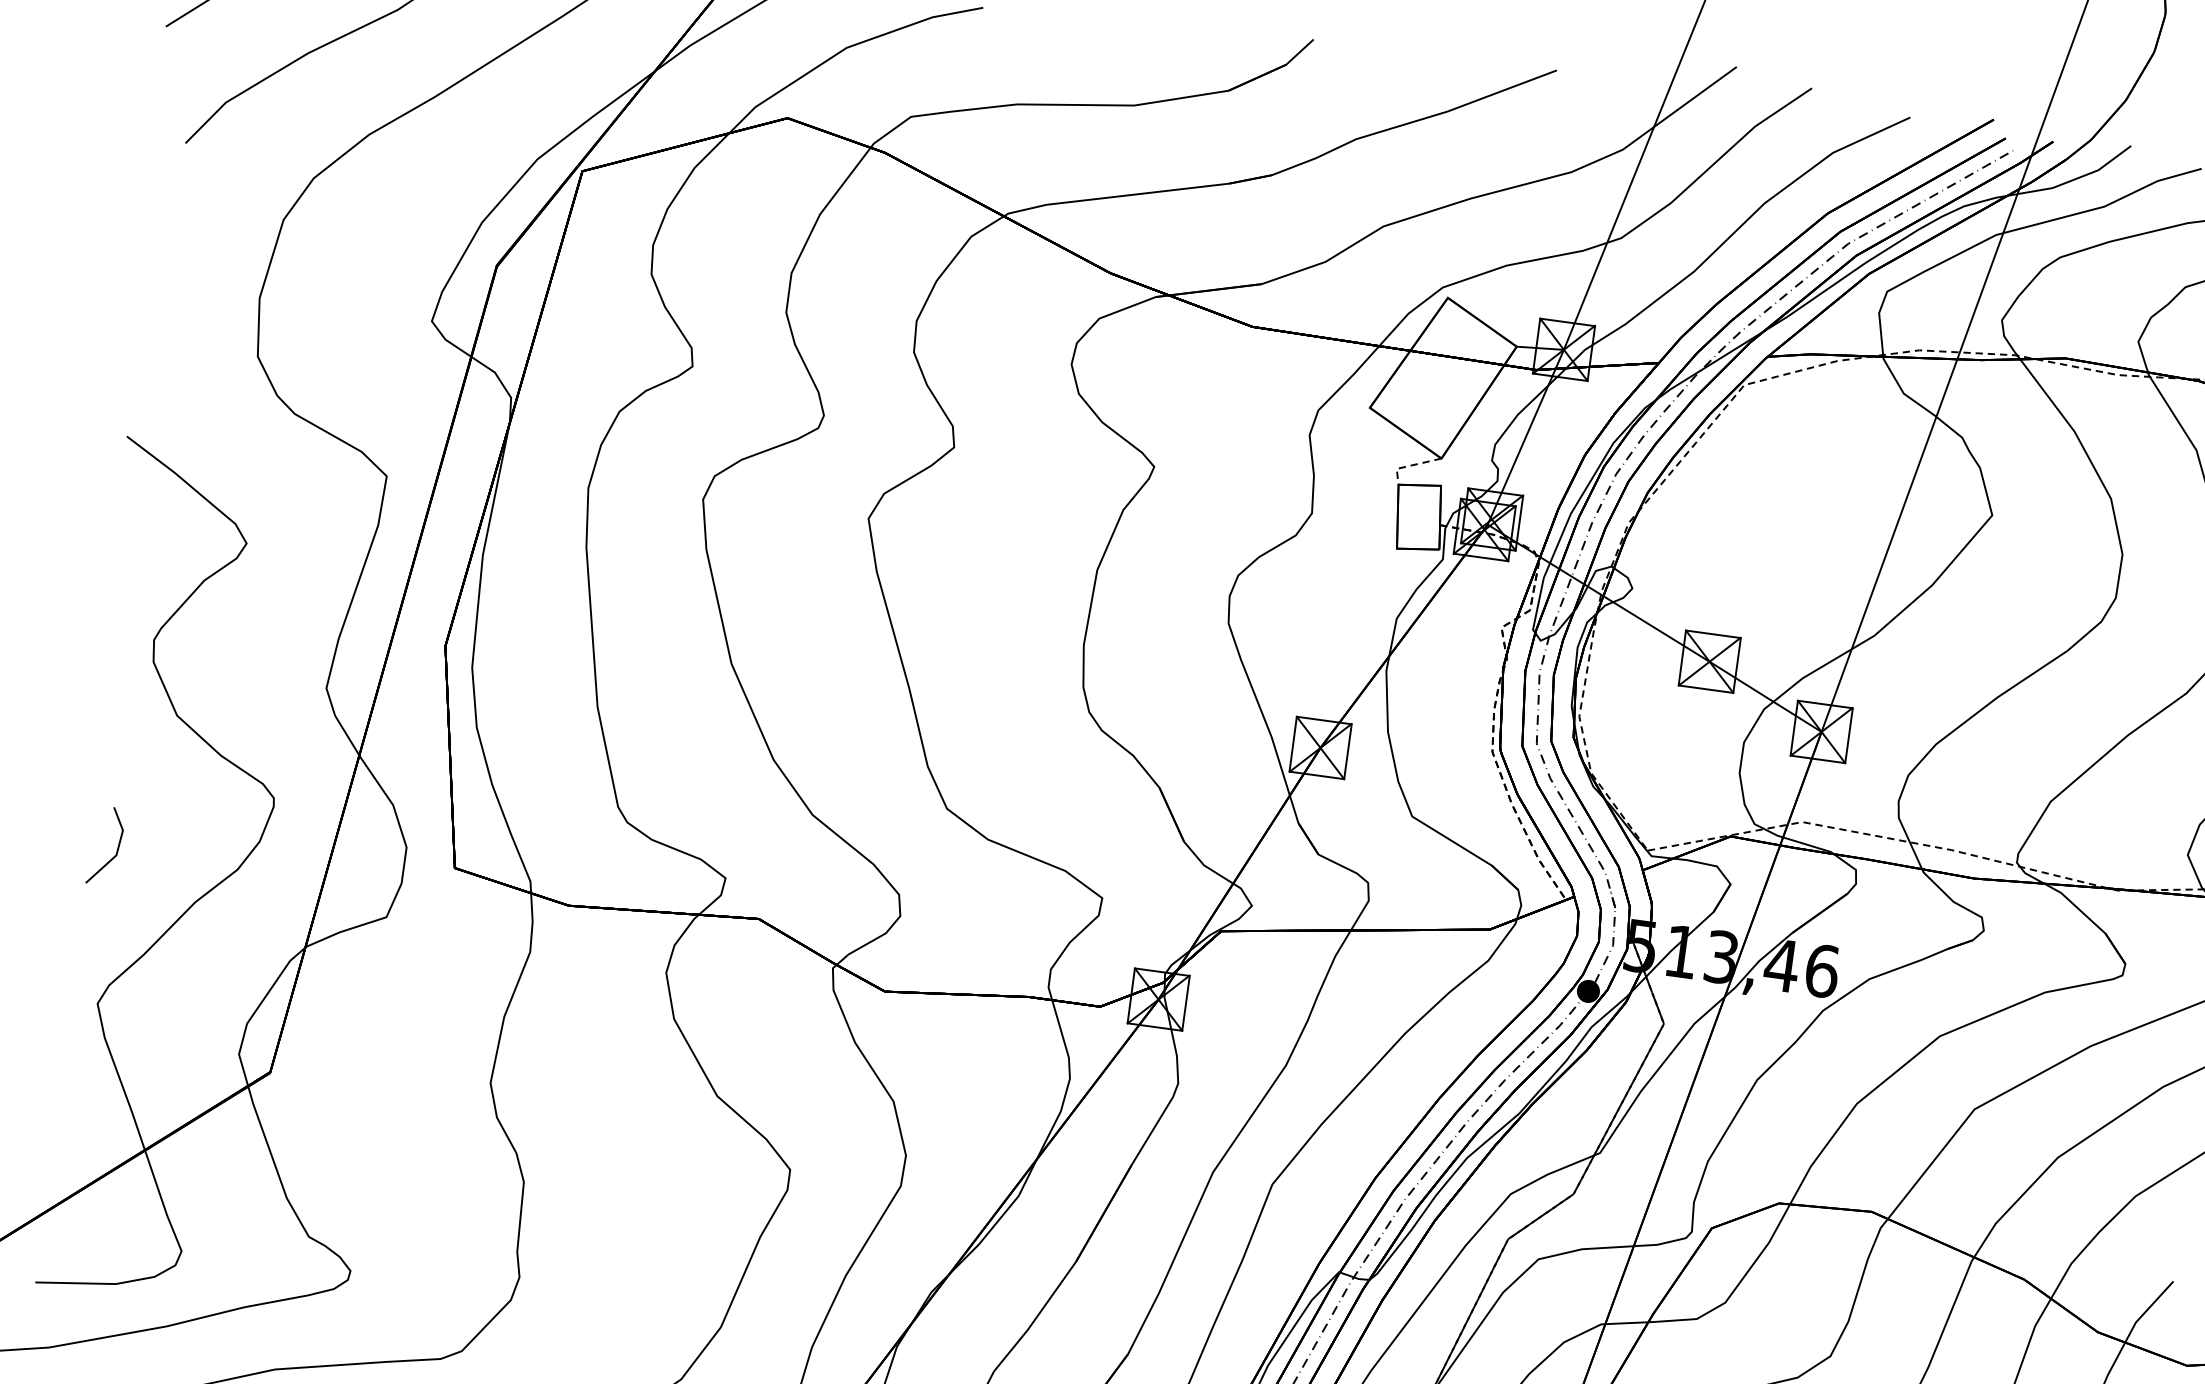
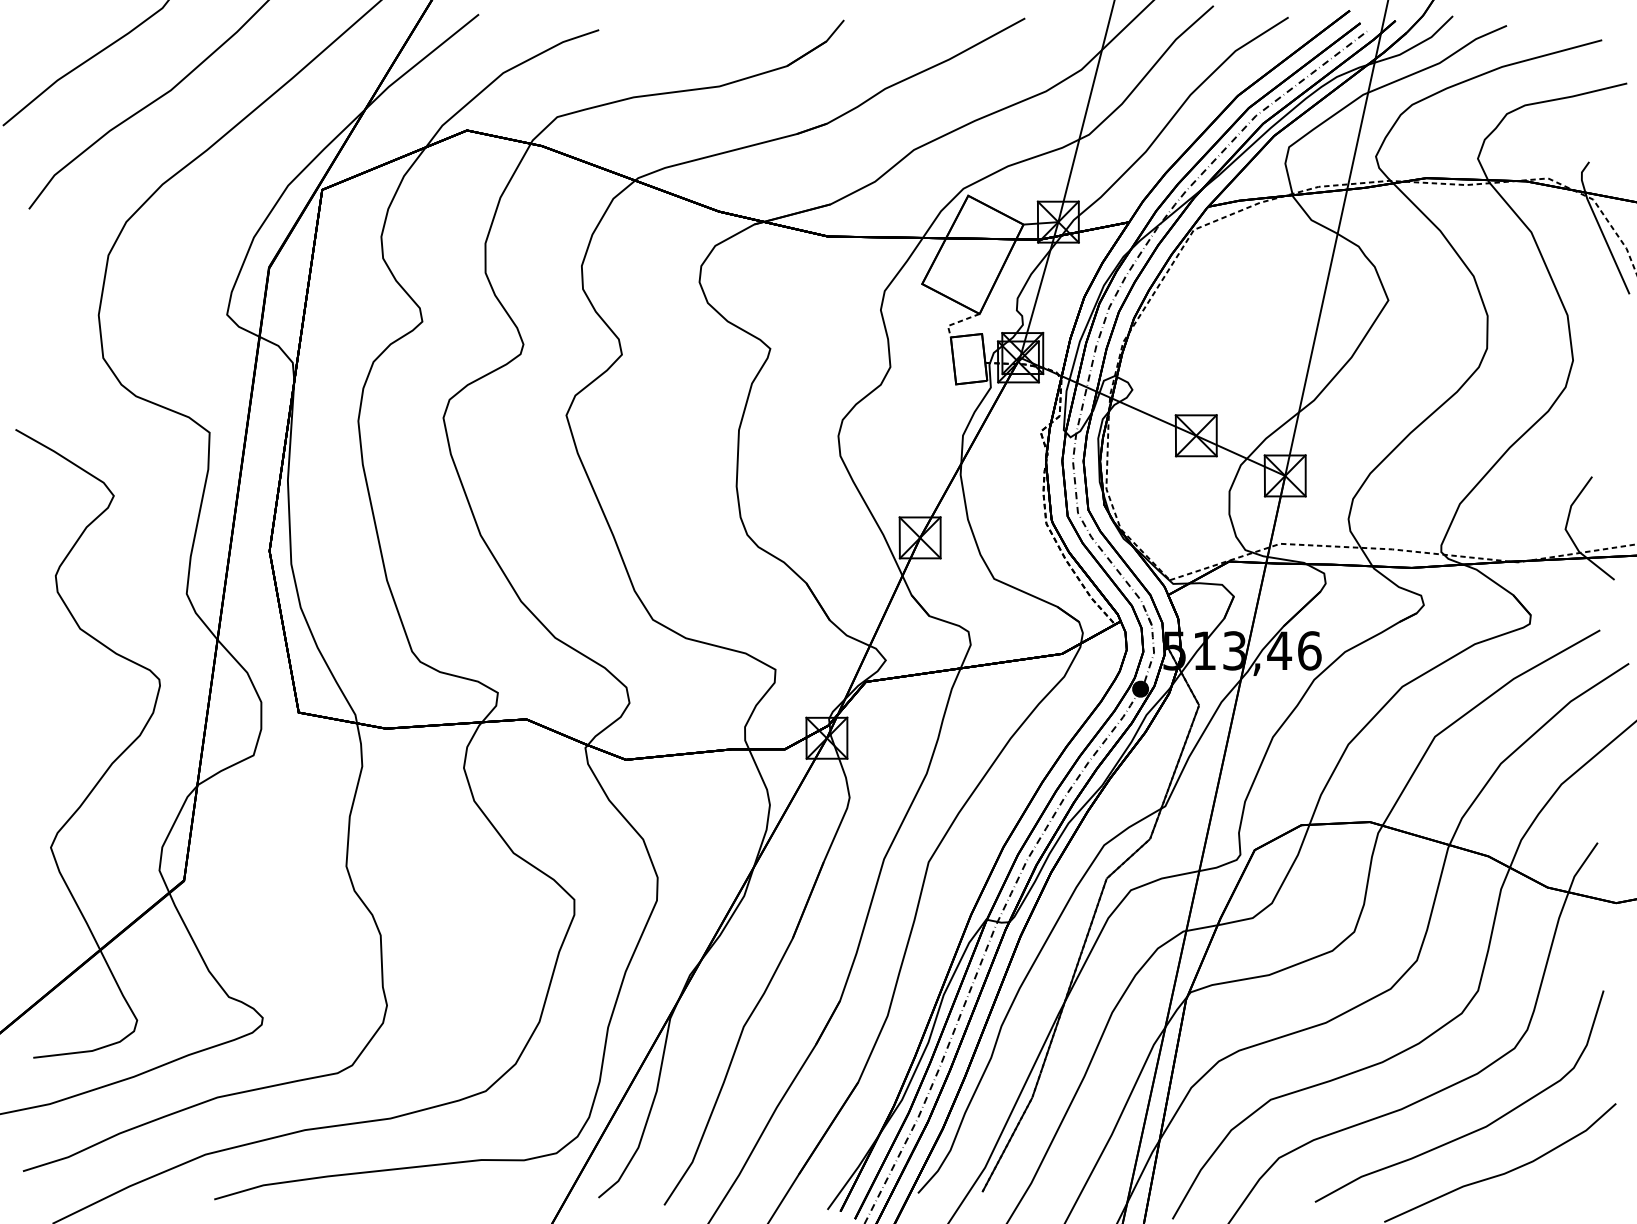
line: (117, 847) -> (49, 731), removed

